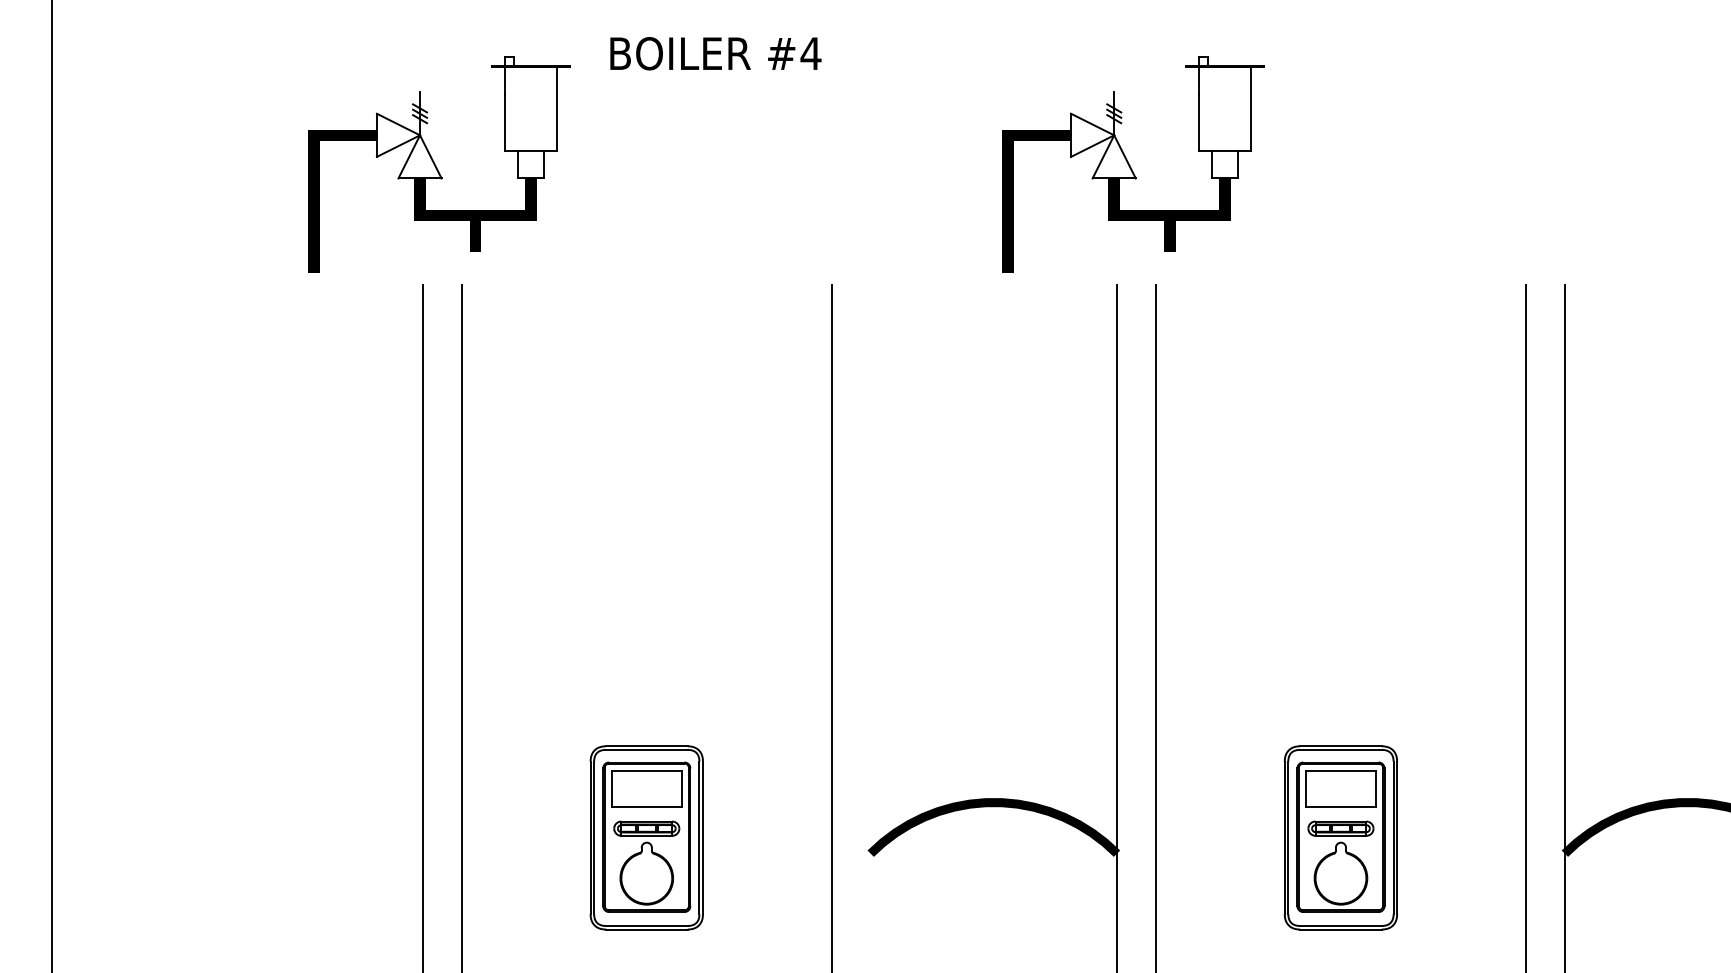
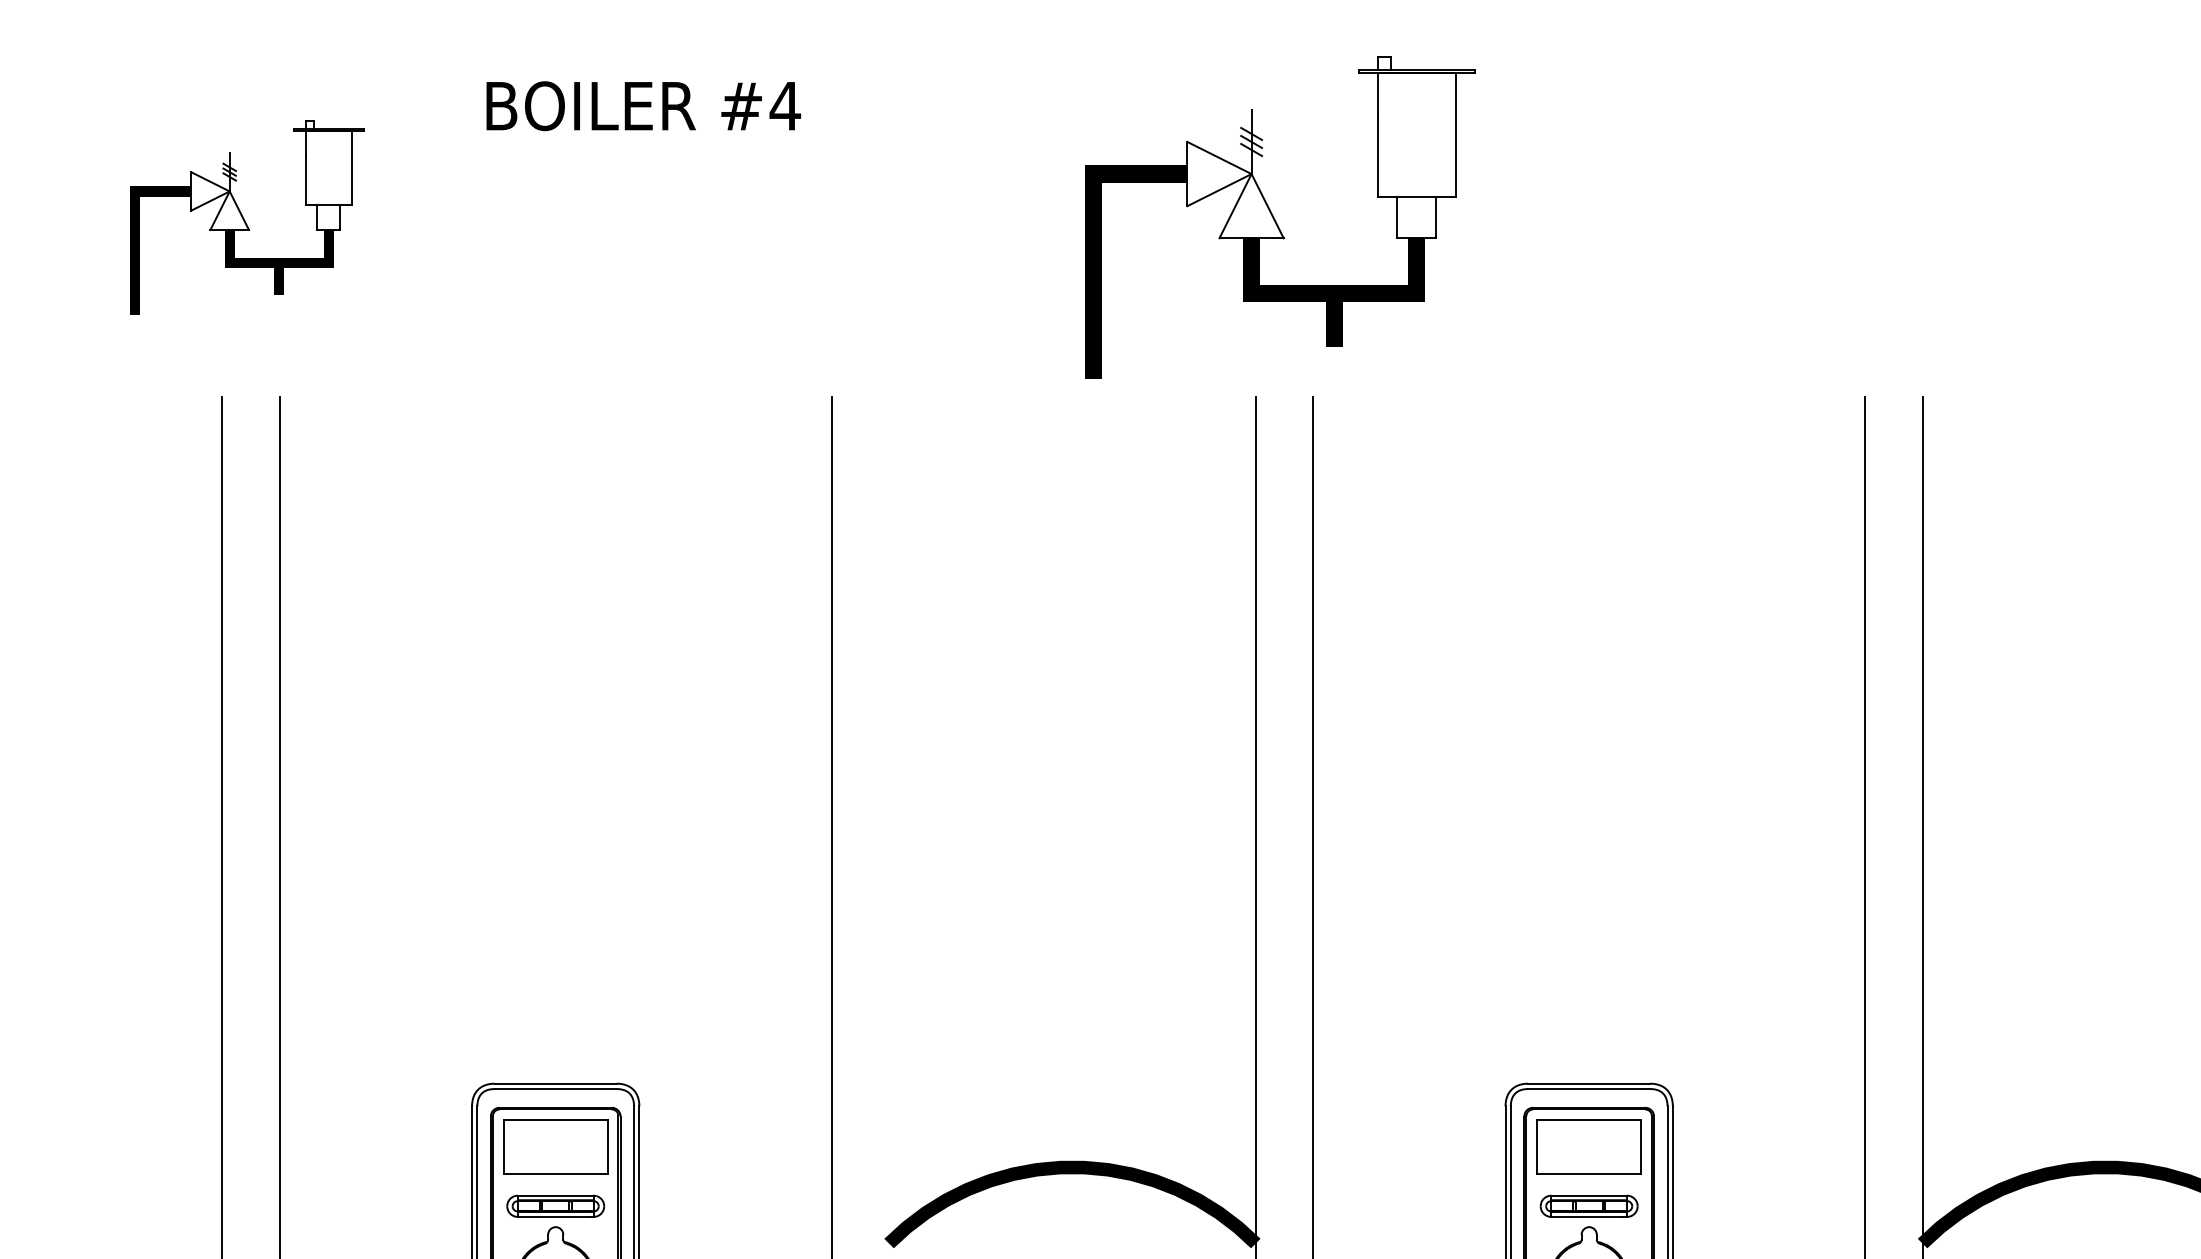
text: (715, 53) -> (643, 105), moved
part: (439, 164) -> (247, 217), size x0.6

